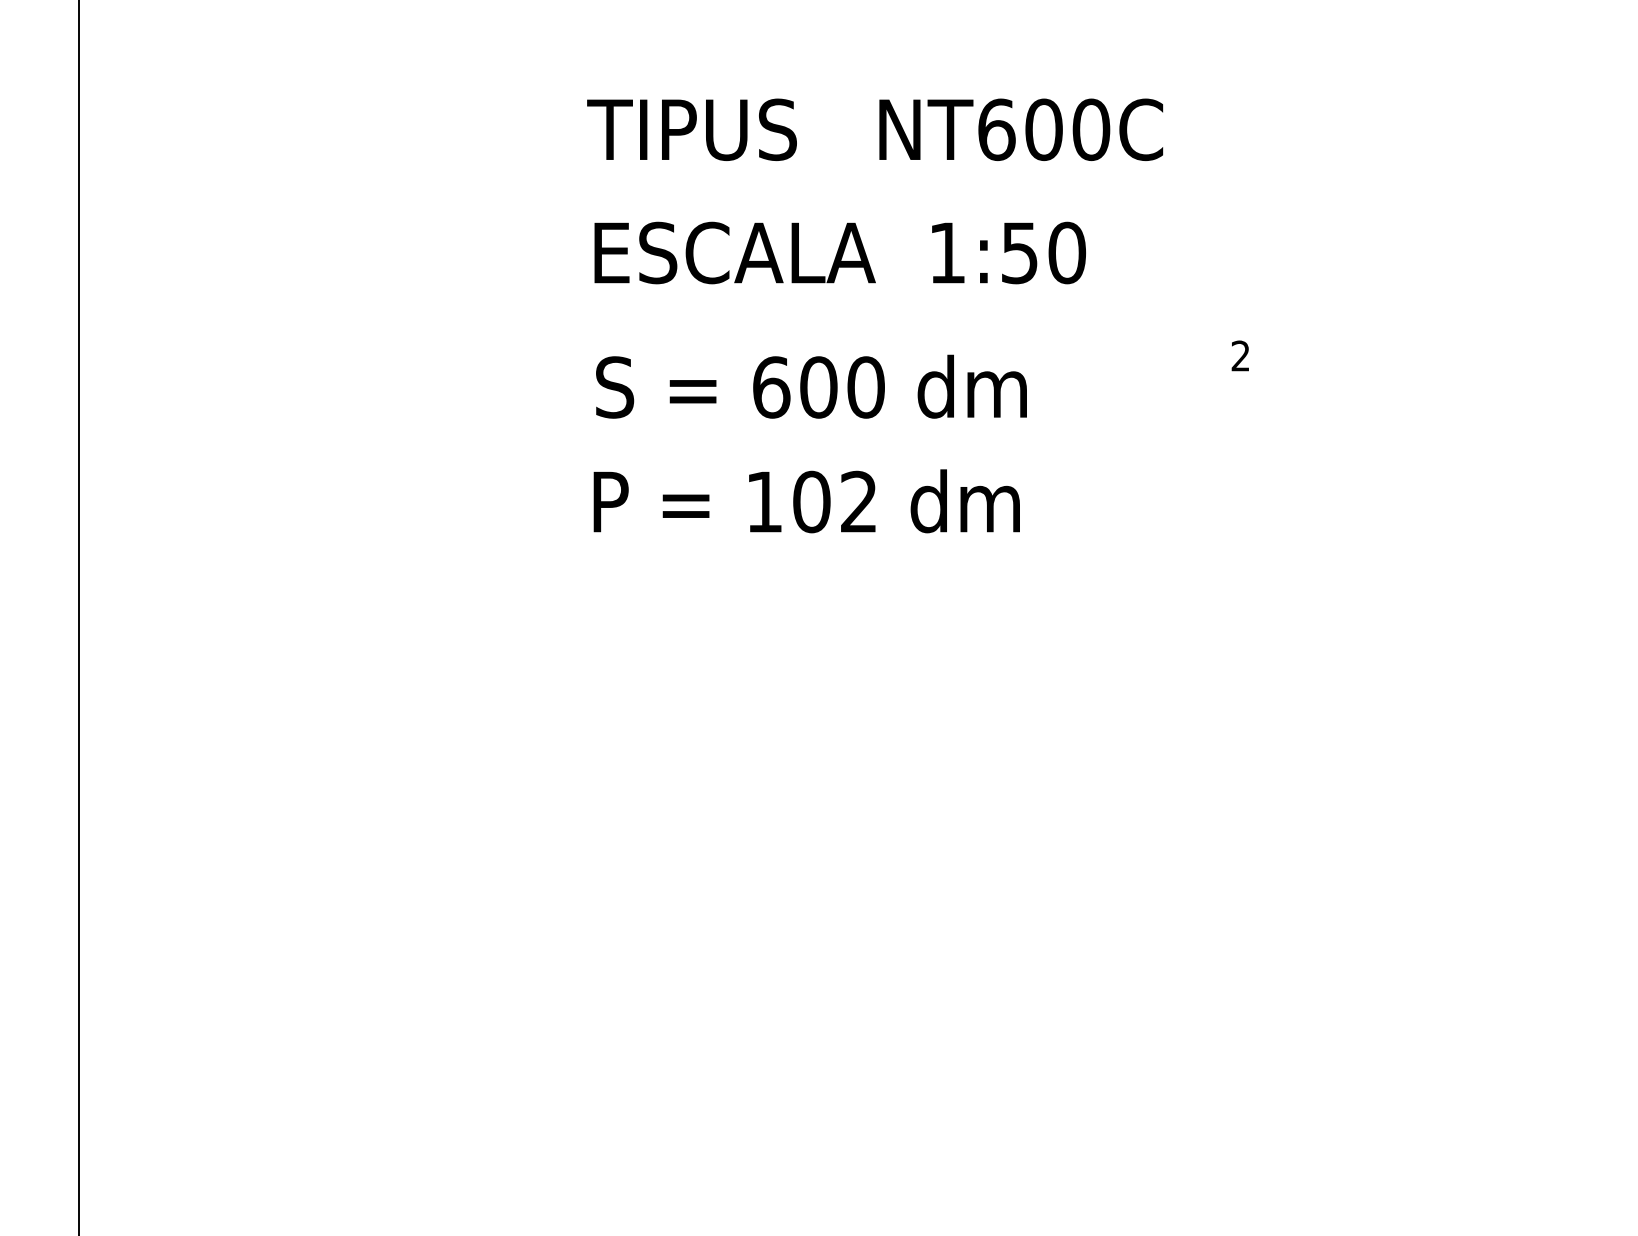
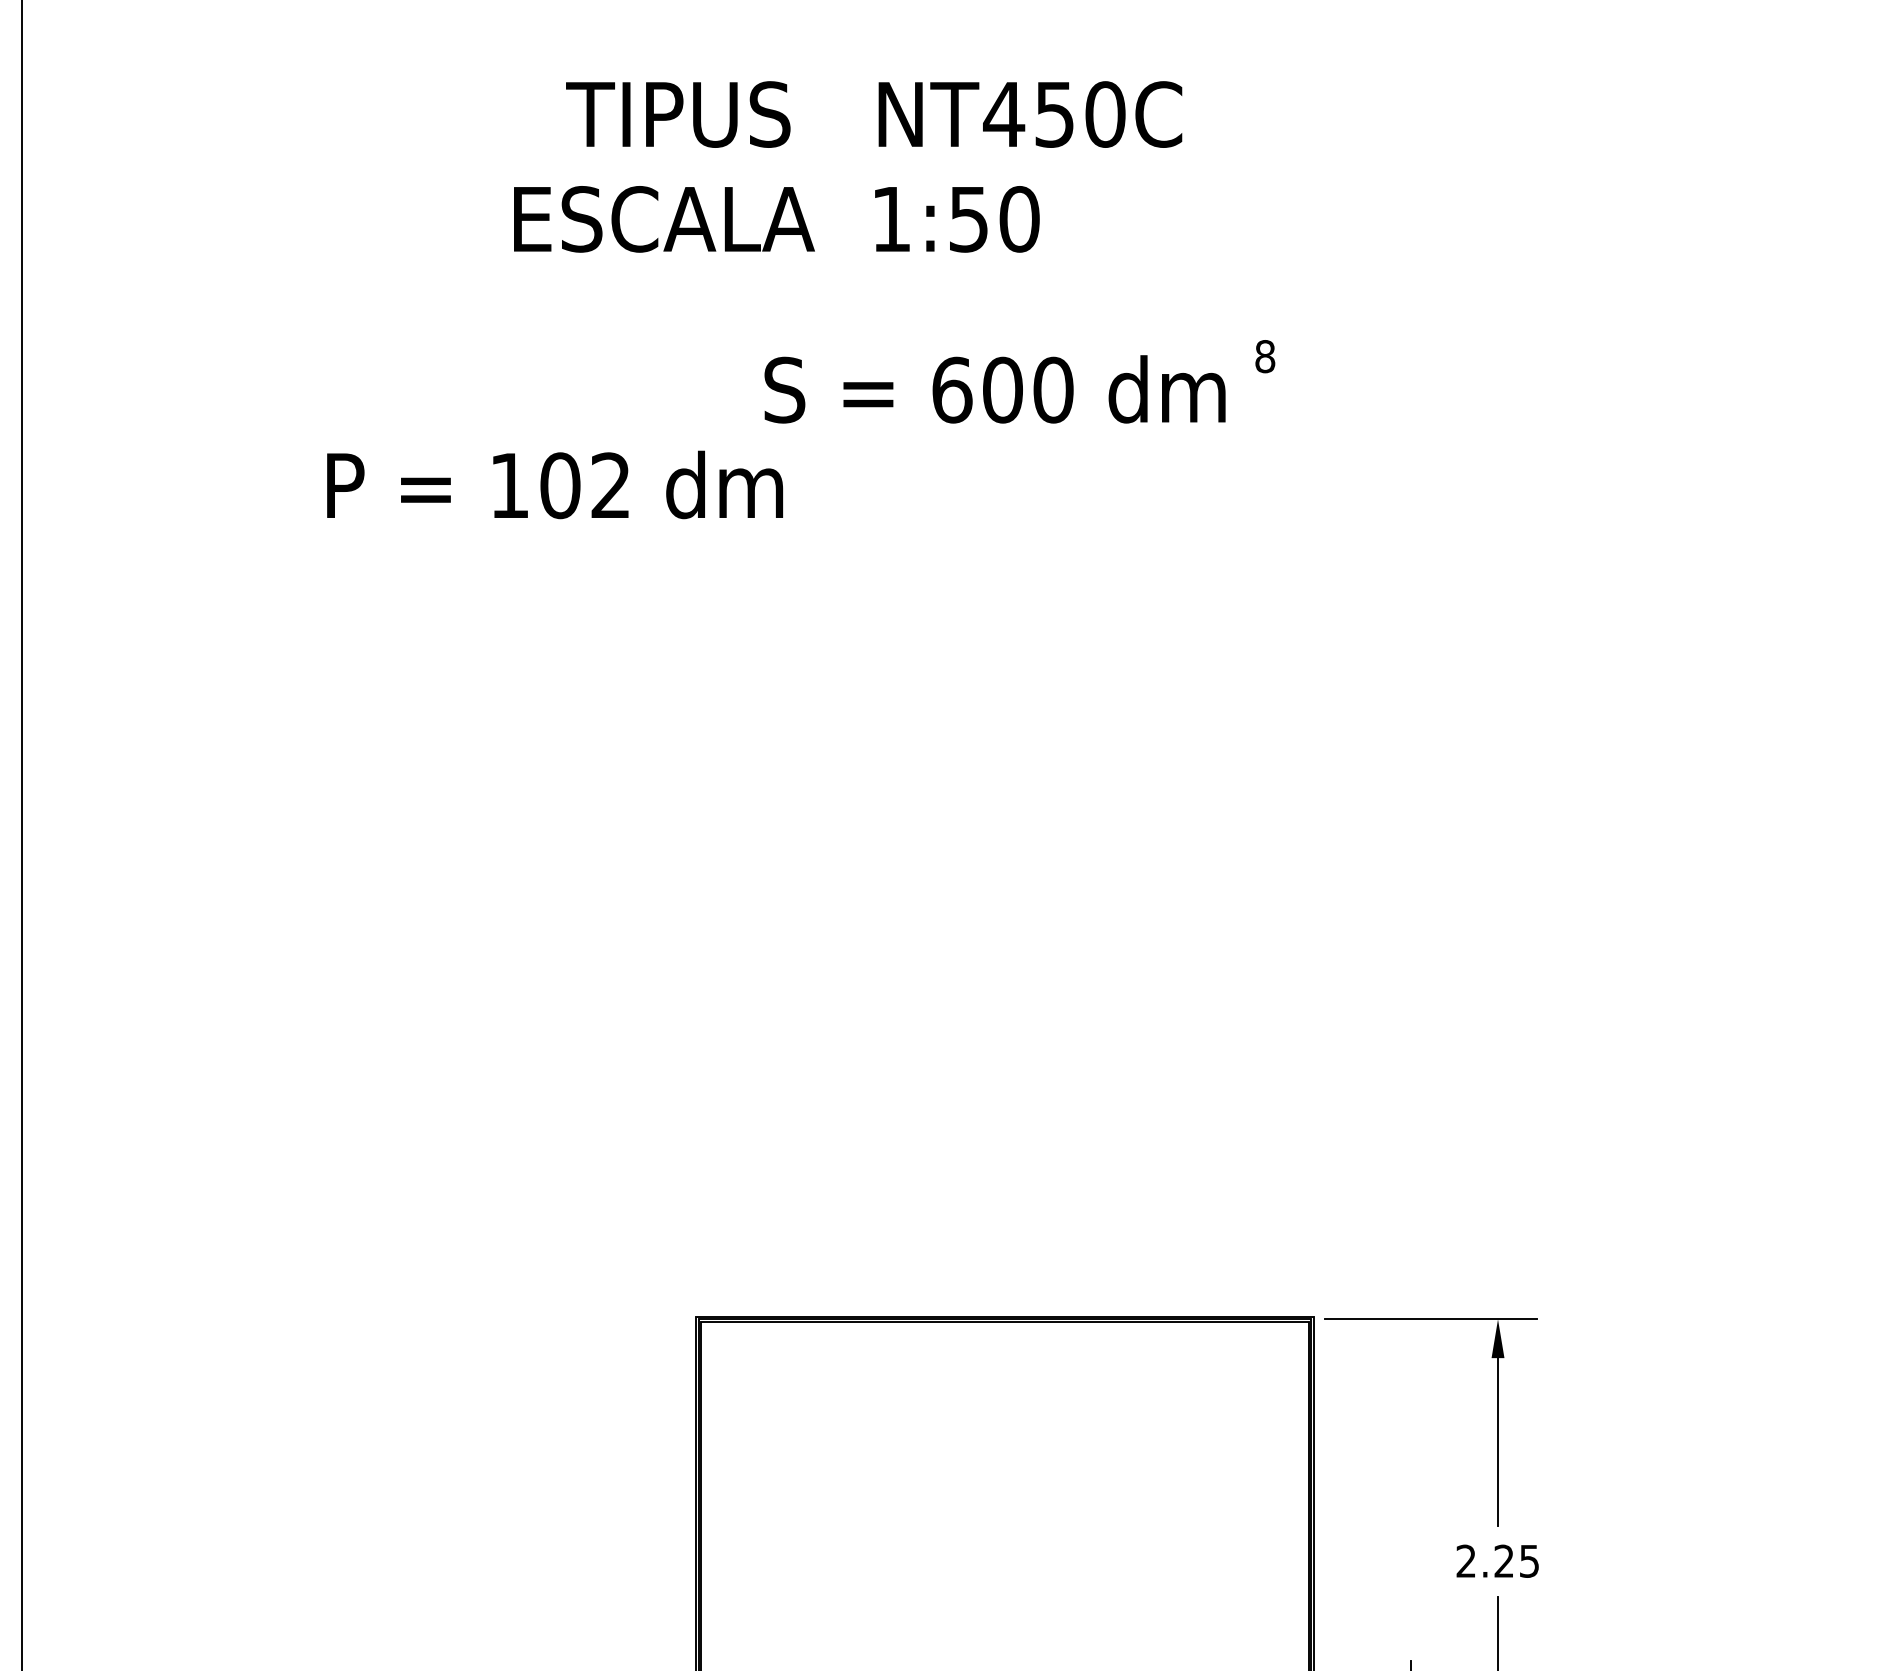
text: (1019, 129) -> (1028, 114), NT600C -> NT450C
text: (839, 253) -> (776, 219), moved
text: (1240, 355) -> (1265, 356), 2 -> 8
text: (810, 386) -> (994, 389), moved
text: (806, 500) -> (554, 484), moved

